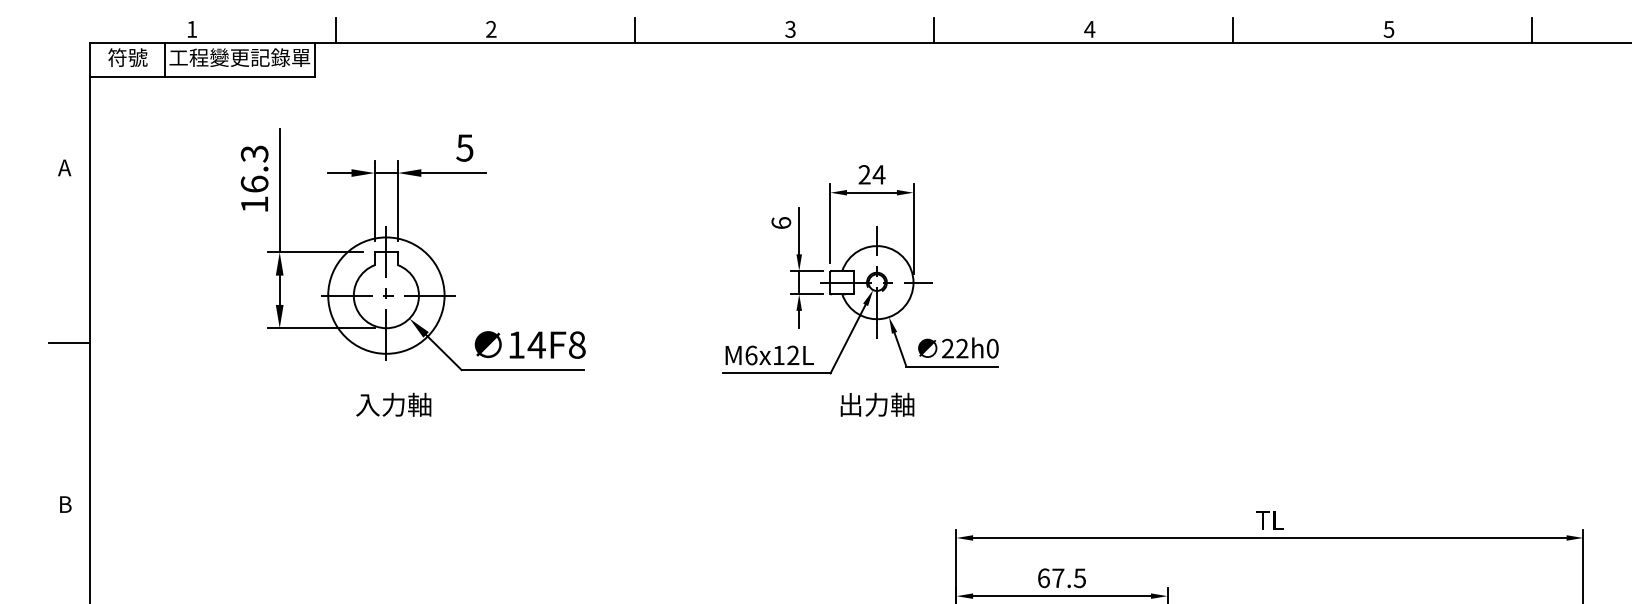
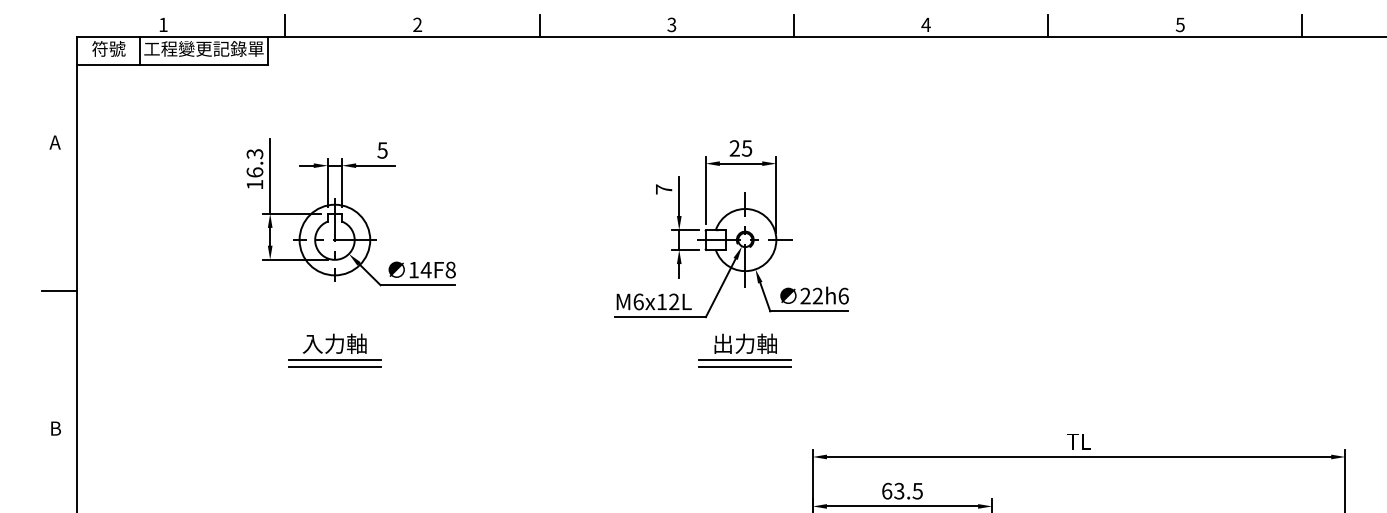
text: (878, 174) -> (746, 148), 24 -> 25
text: (780, 223) -> (663, 189), 6 -> 7
part: (412, 250) -> (350, 212), size x0.71
text: (992, 347) -> (843, 295), 22h0 -> 22h6
line: (393, 424) -> (334, 360), added
line: (877, 424) -> (745, 360), added
line: (393, 432) -> (334, 367), added
line: (877, 432) -> (745, 367), added
text: (1058, 577) -> (899, 490), 67.5 -> 63.5

